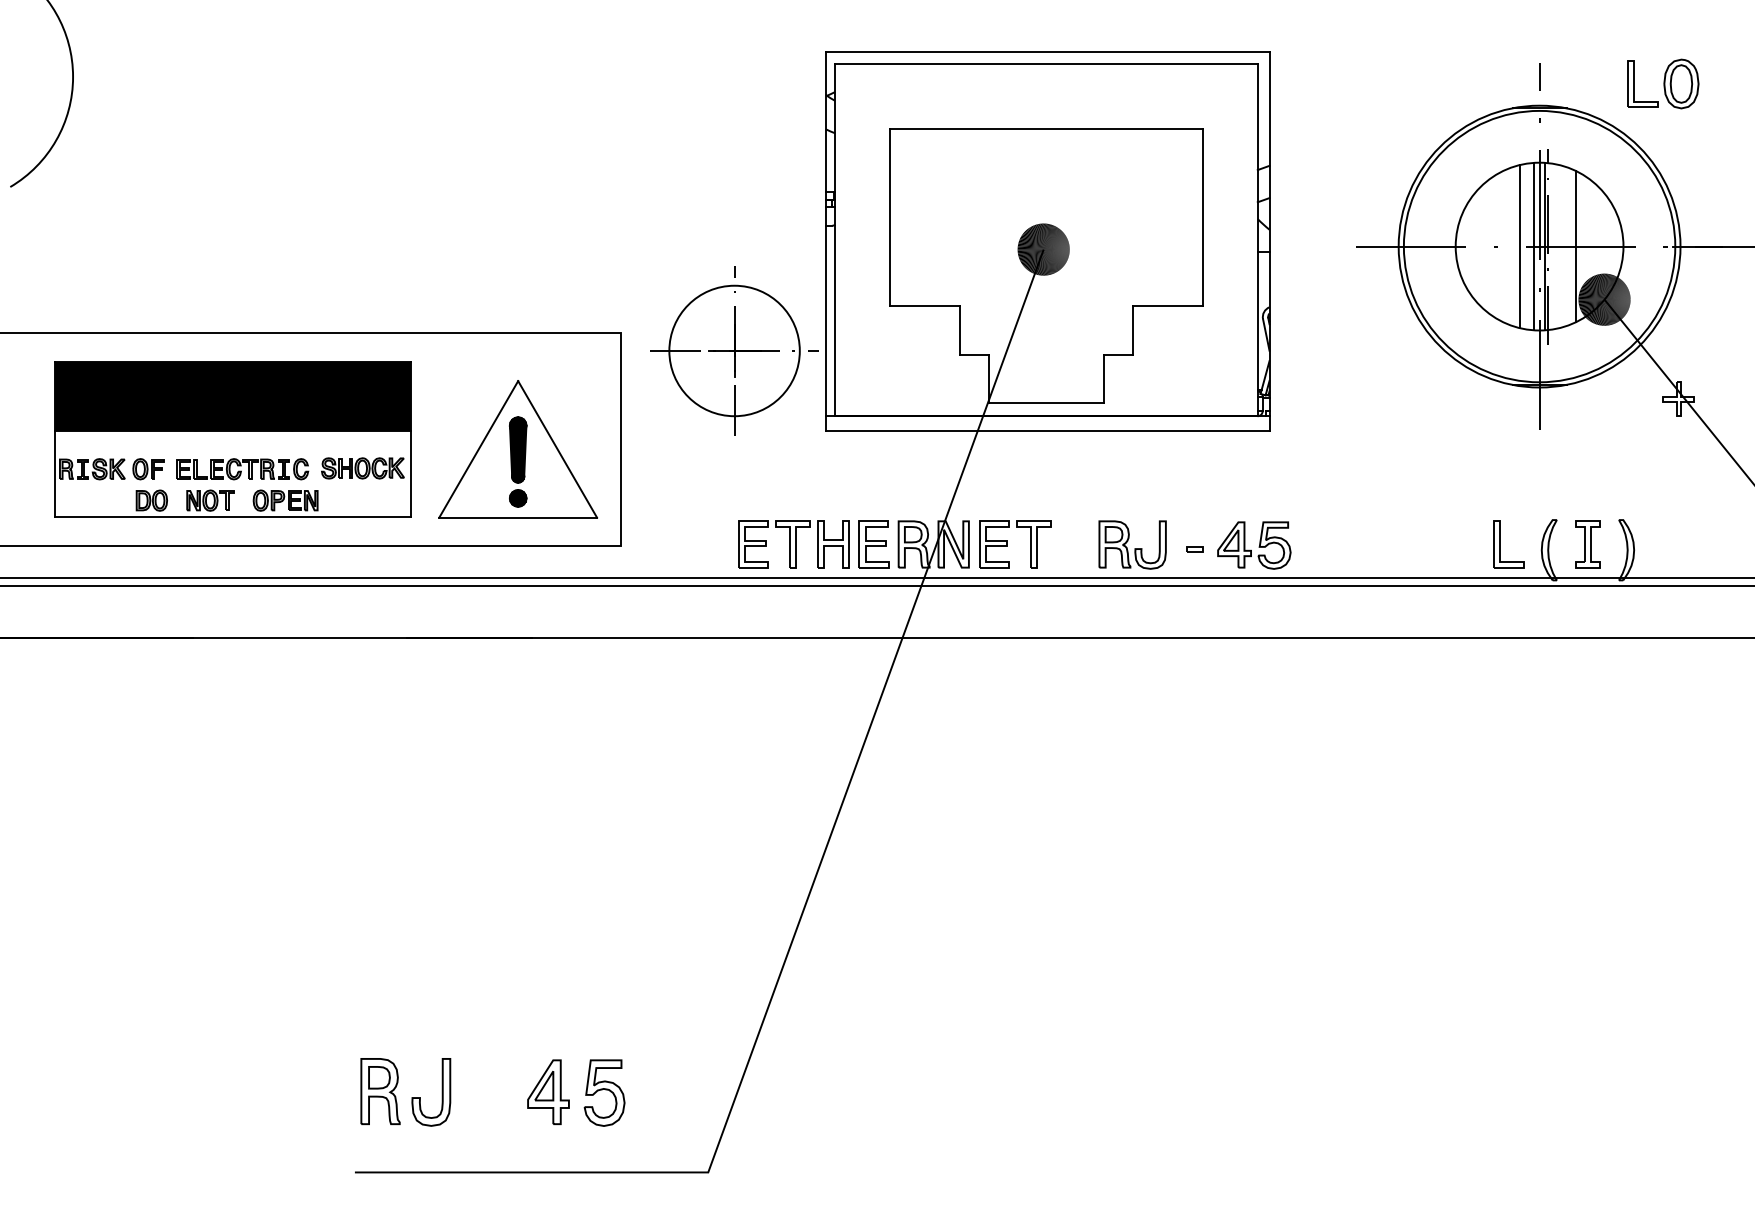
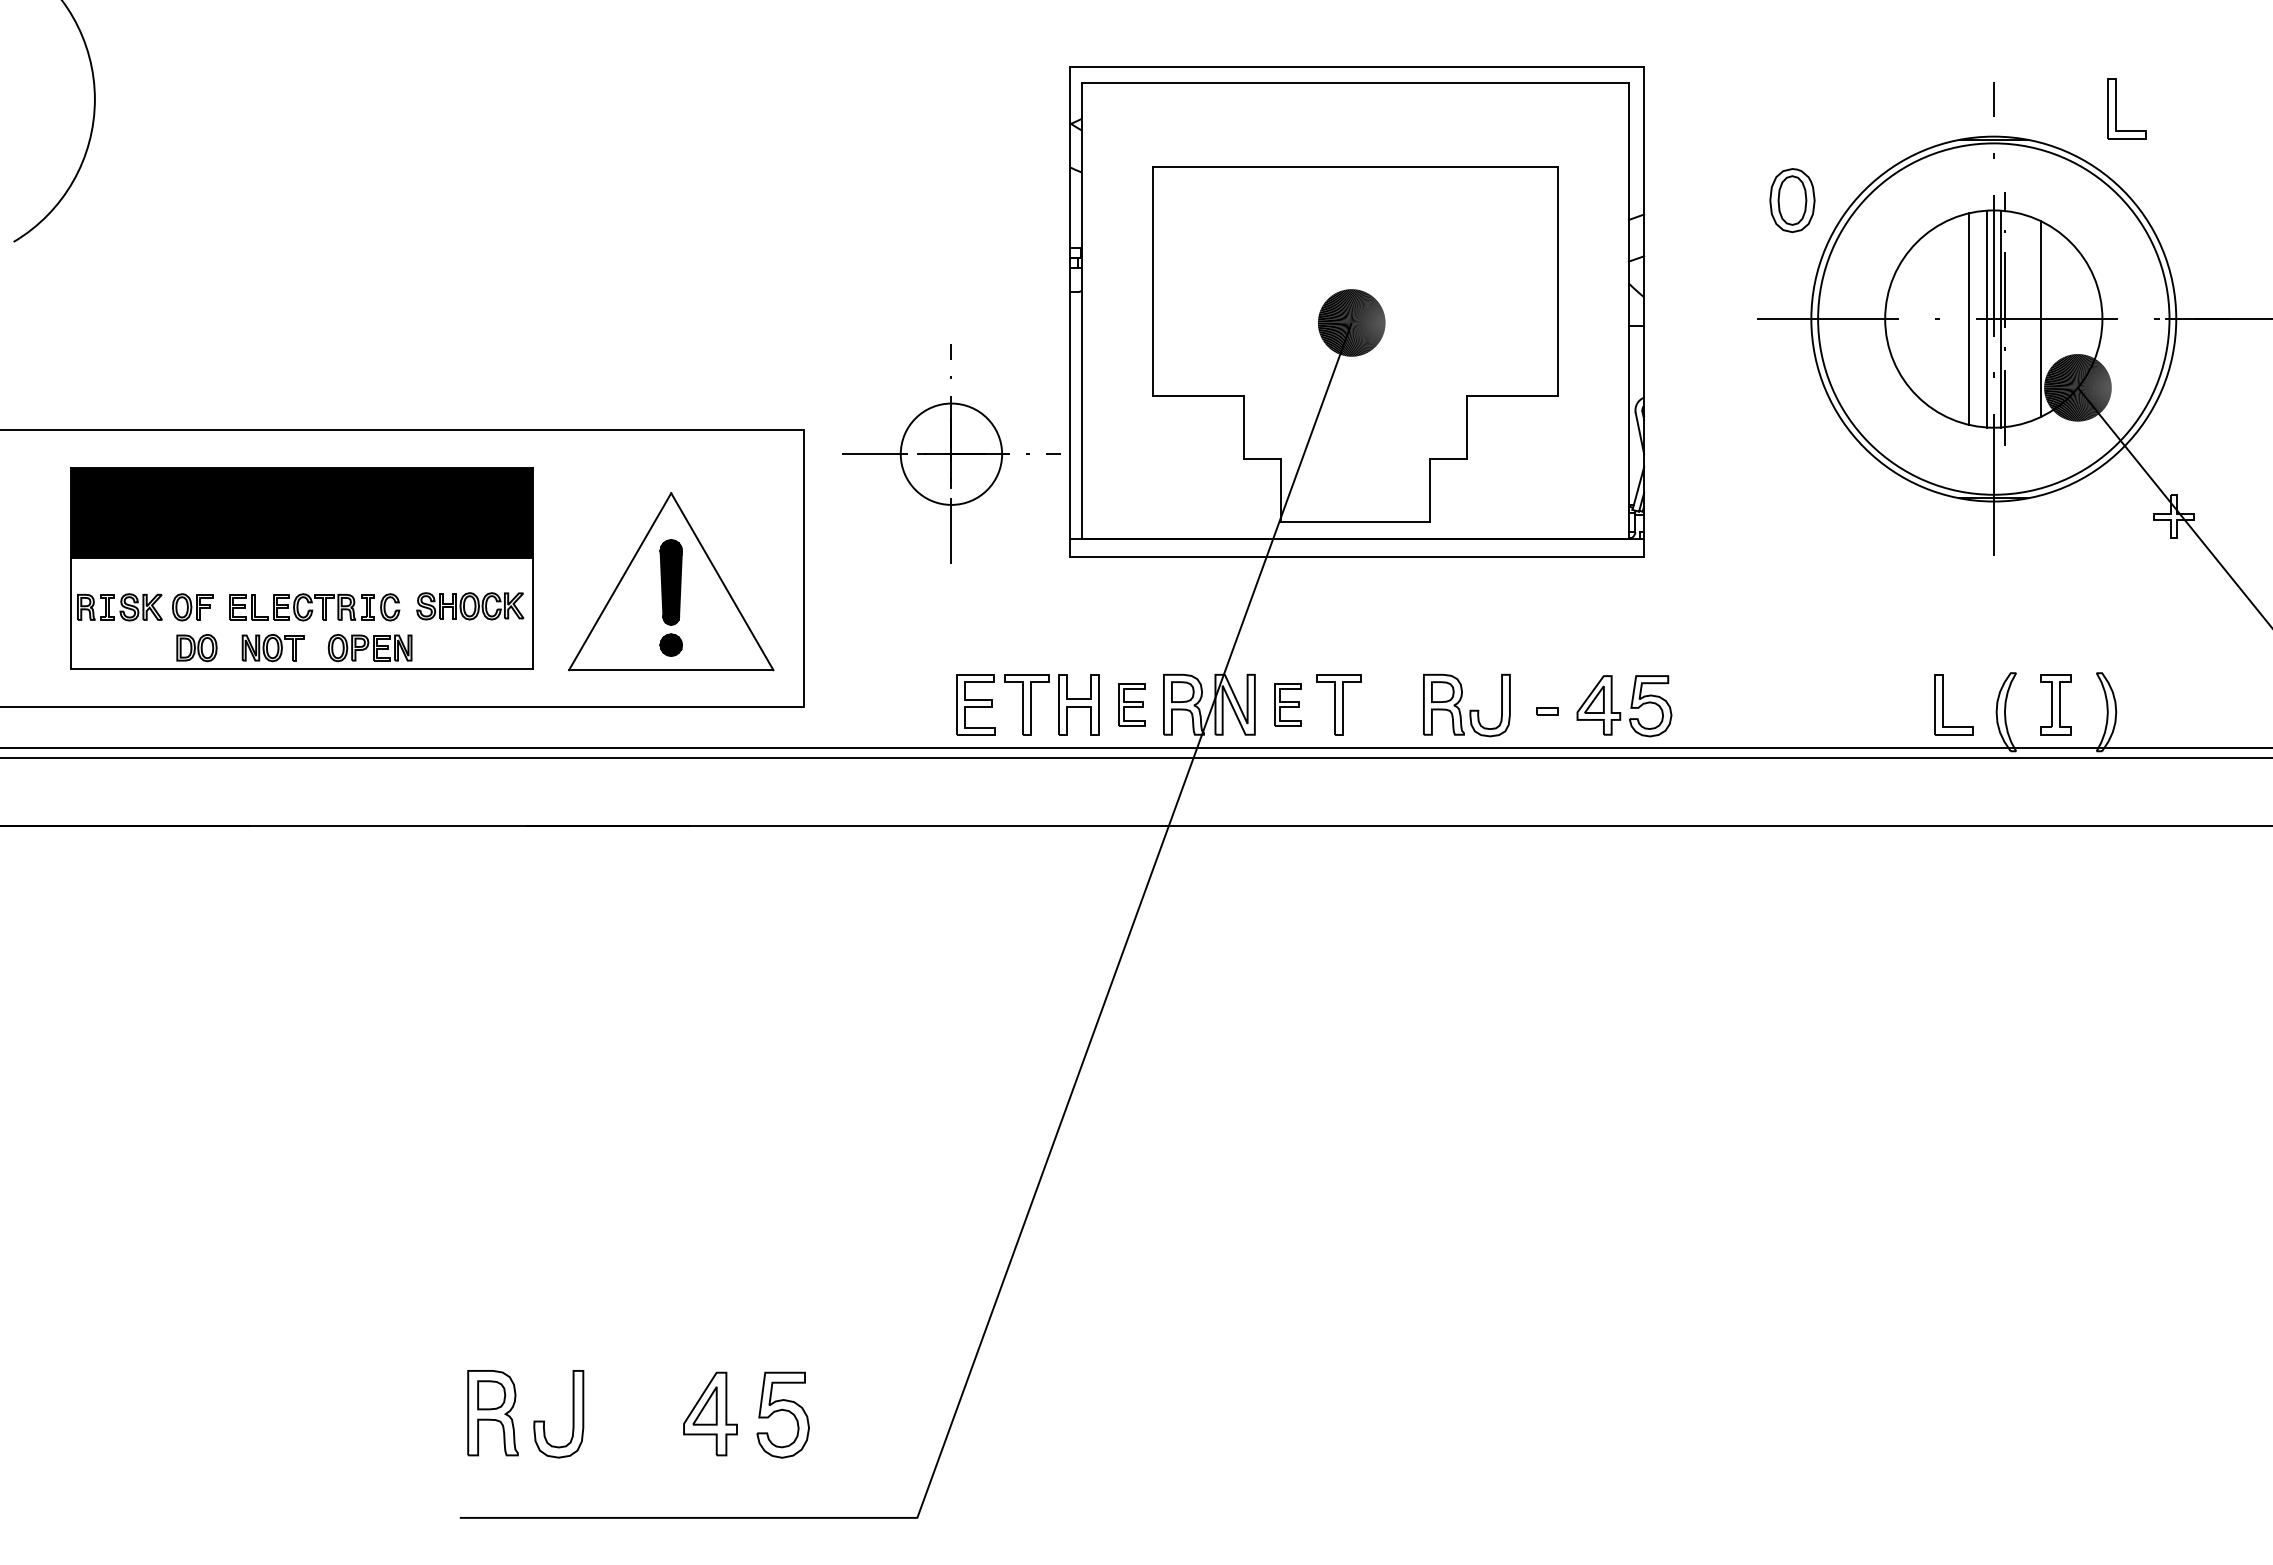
part: (1681, 83) -> (1792, 200), moved
circle: (733, 350) -> (950, 453), size x0.6
part: (873, 544) -> (1131, 704), size x0.7
part: (994, 544) -> (1287, 704), size x0.7

